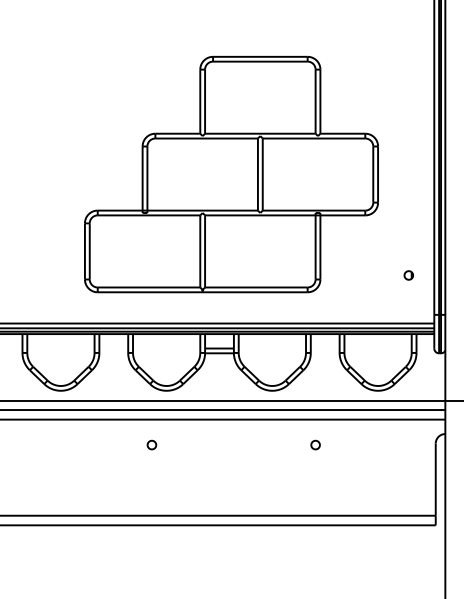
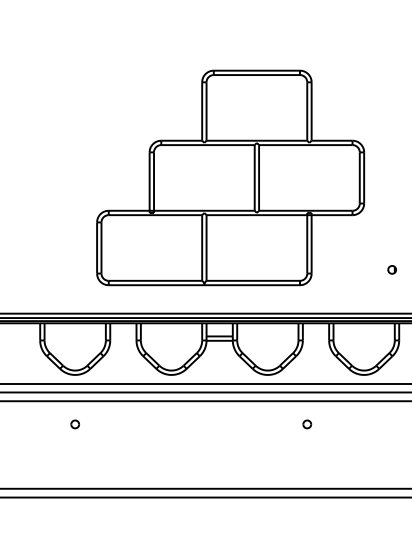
part: (151, 444) -> (74, 423), moved

